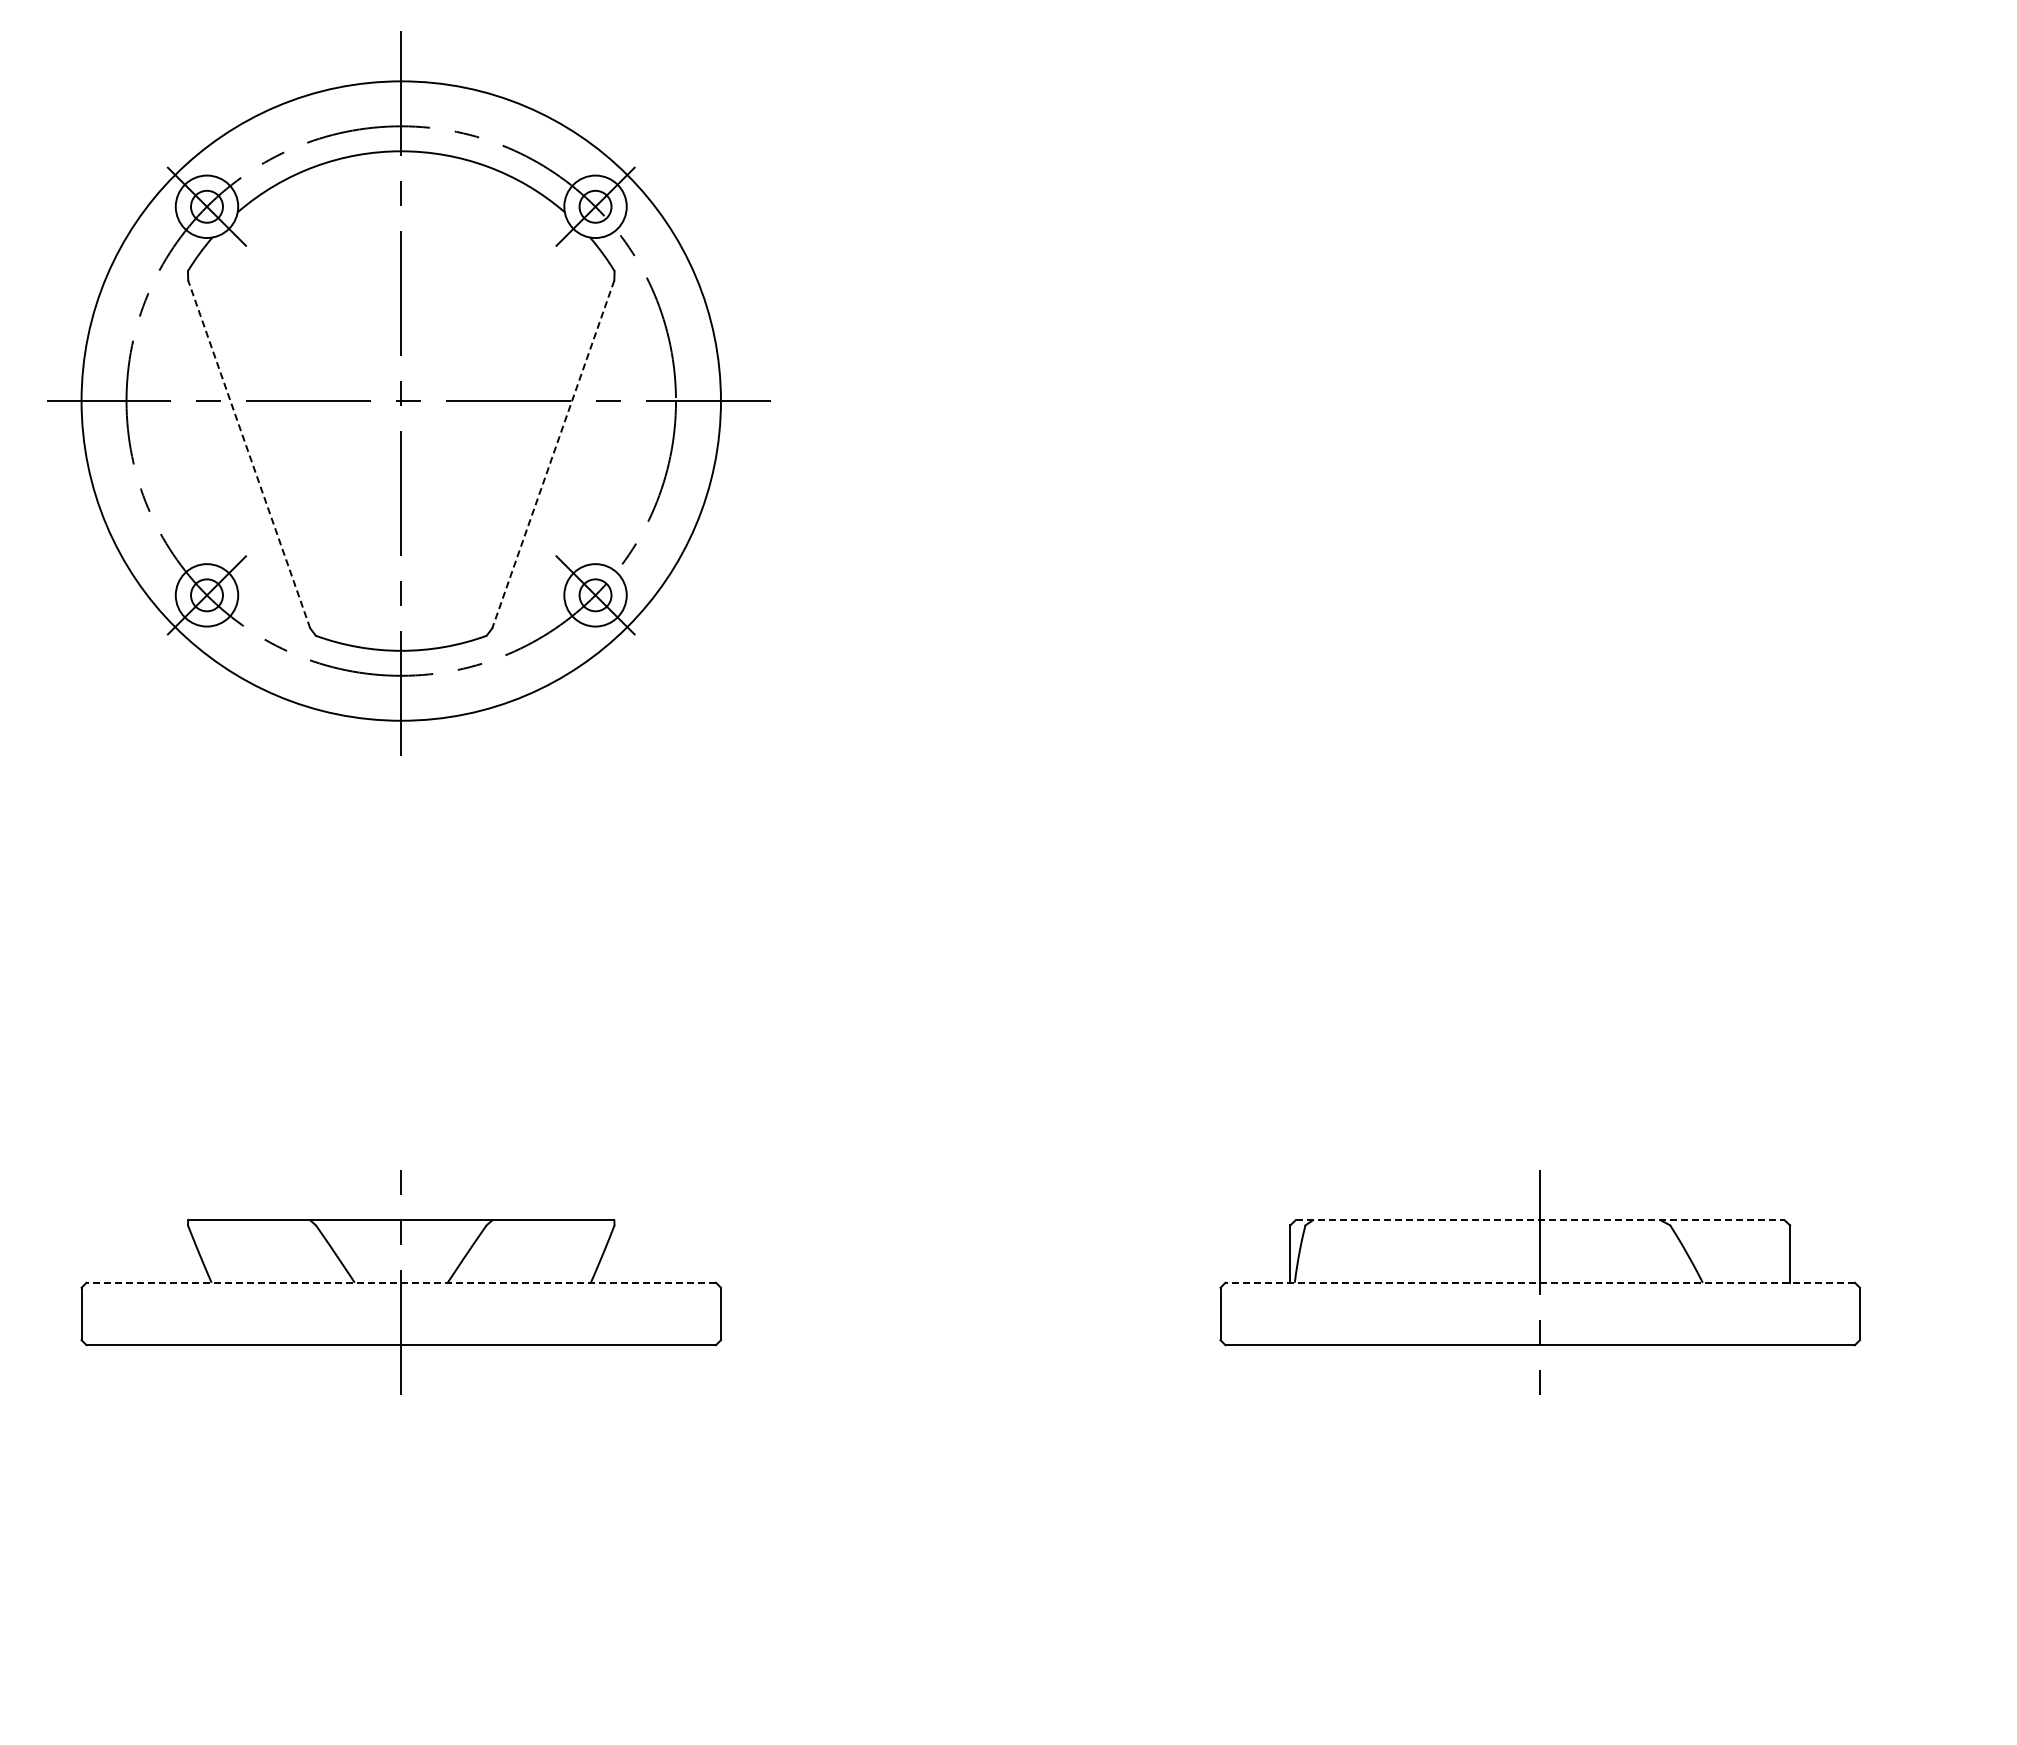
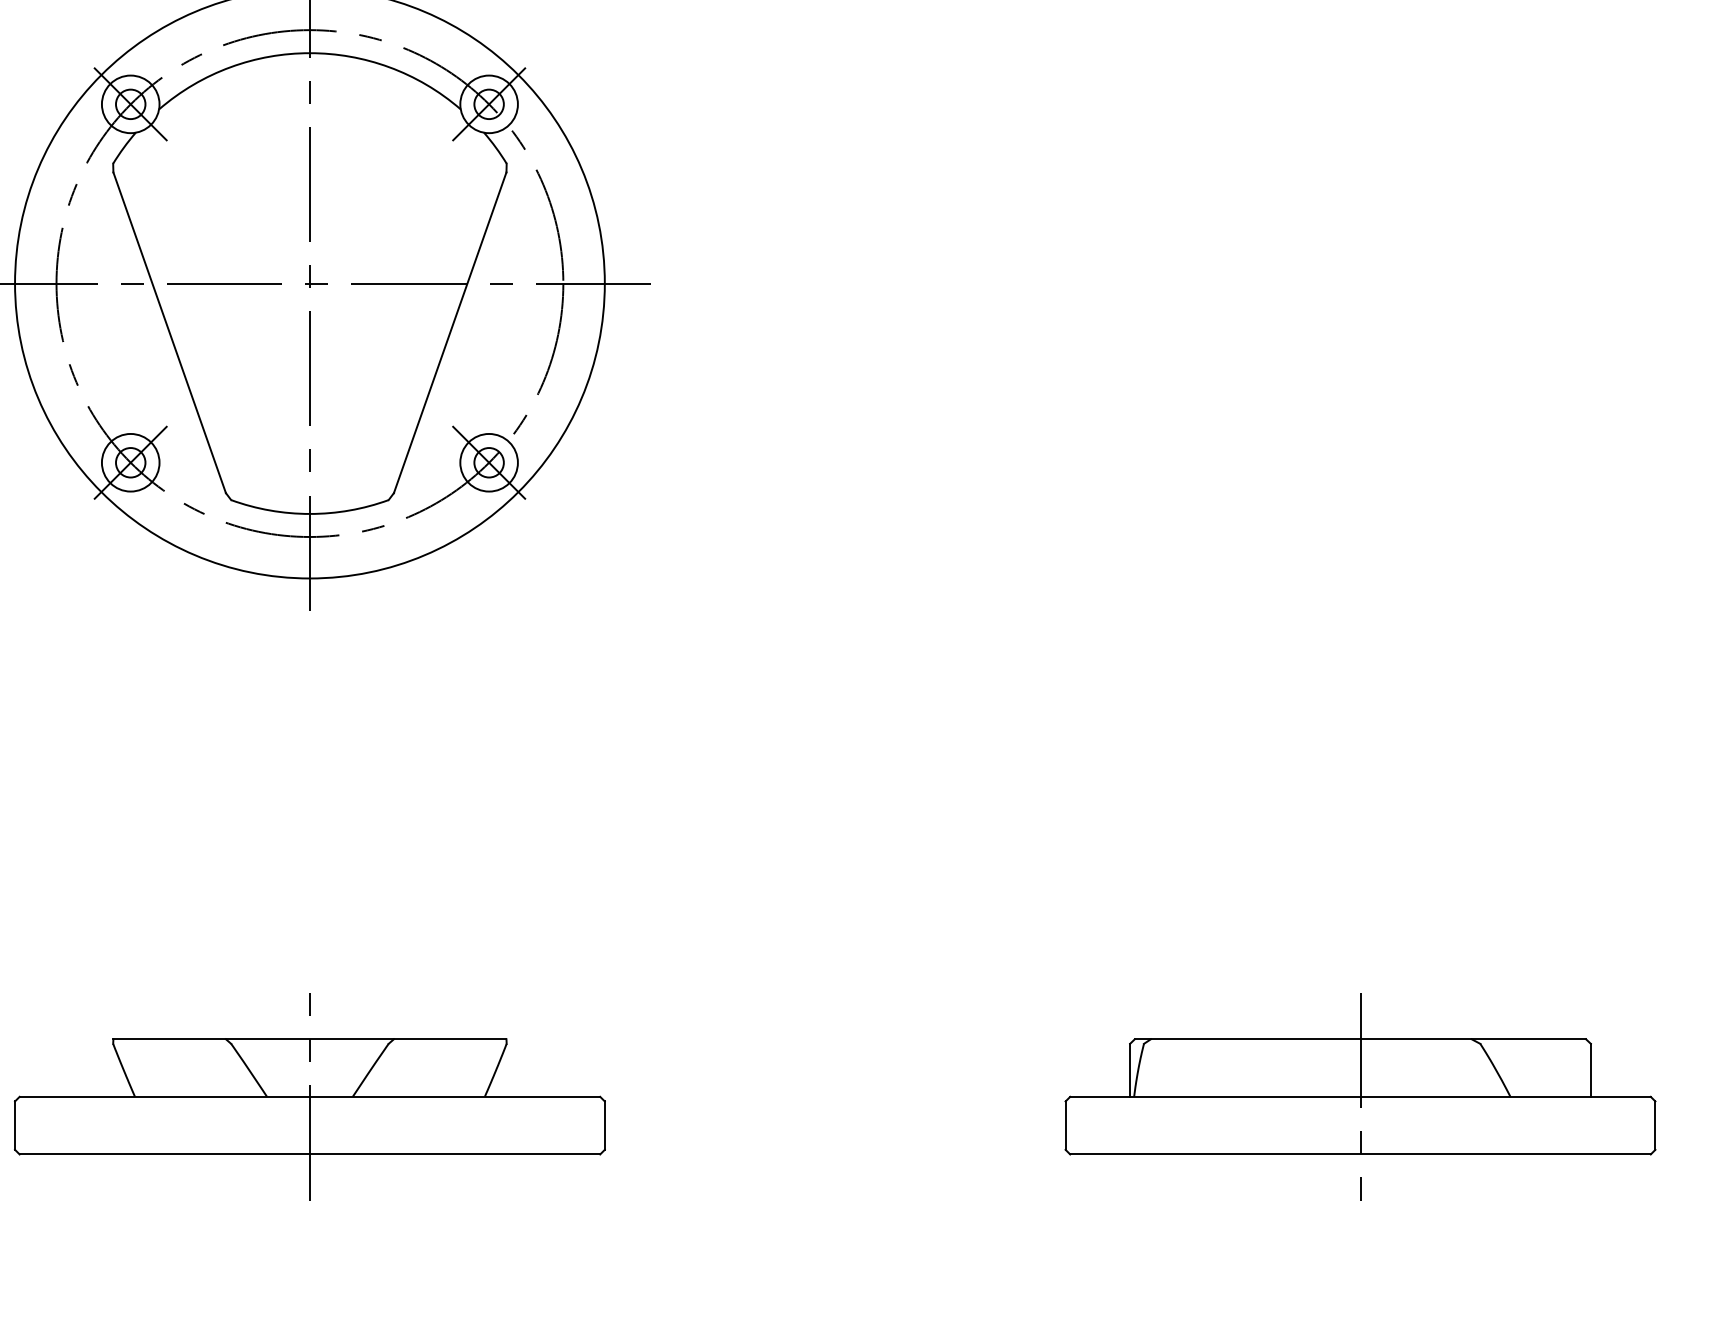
line: (249, 453) -> (169, 331), dashed -> solid
line: (553, 454) -> (450, 332), dashed -> solid
line: (1540, 1220) -> (1360, 1039), dashed -> solid
line: (401, 1282) -> (310, 1096), dashed -> solid
line: (1540, 1282) -> (1360, 1096), dashed -> solid

